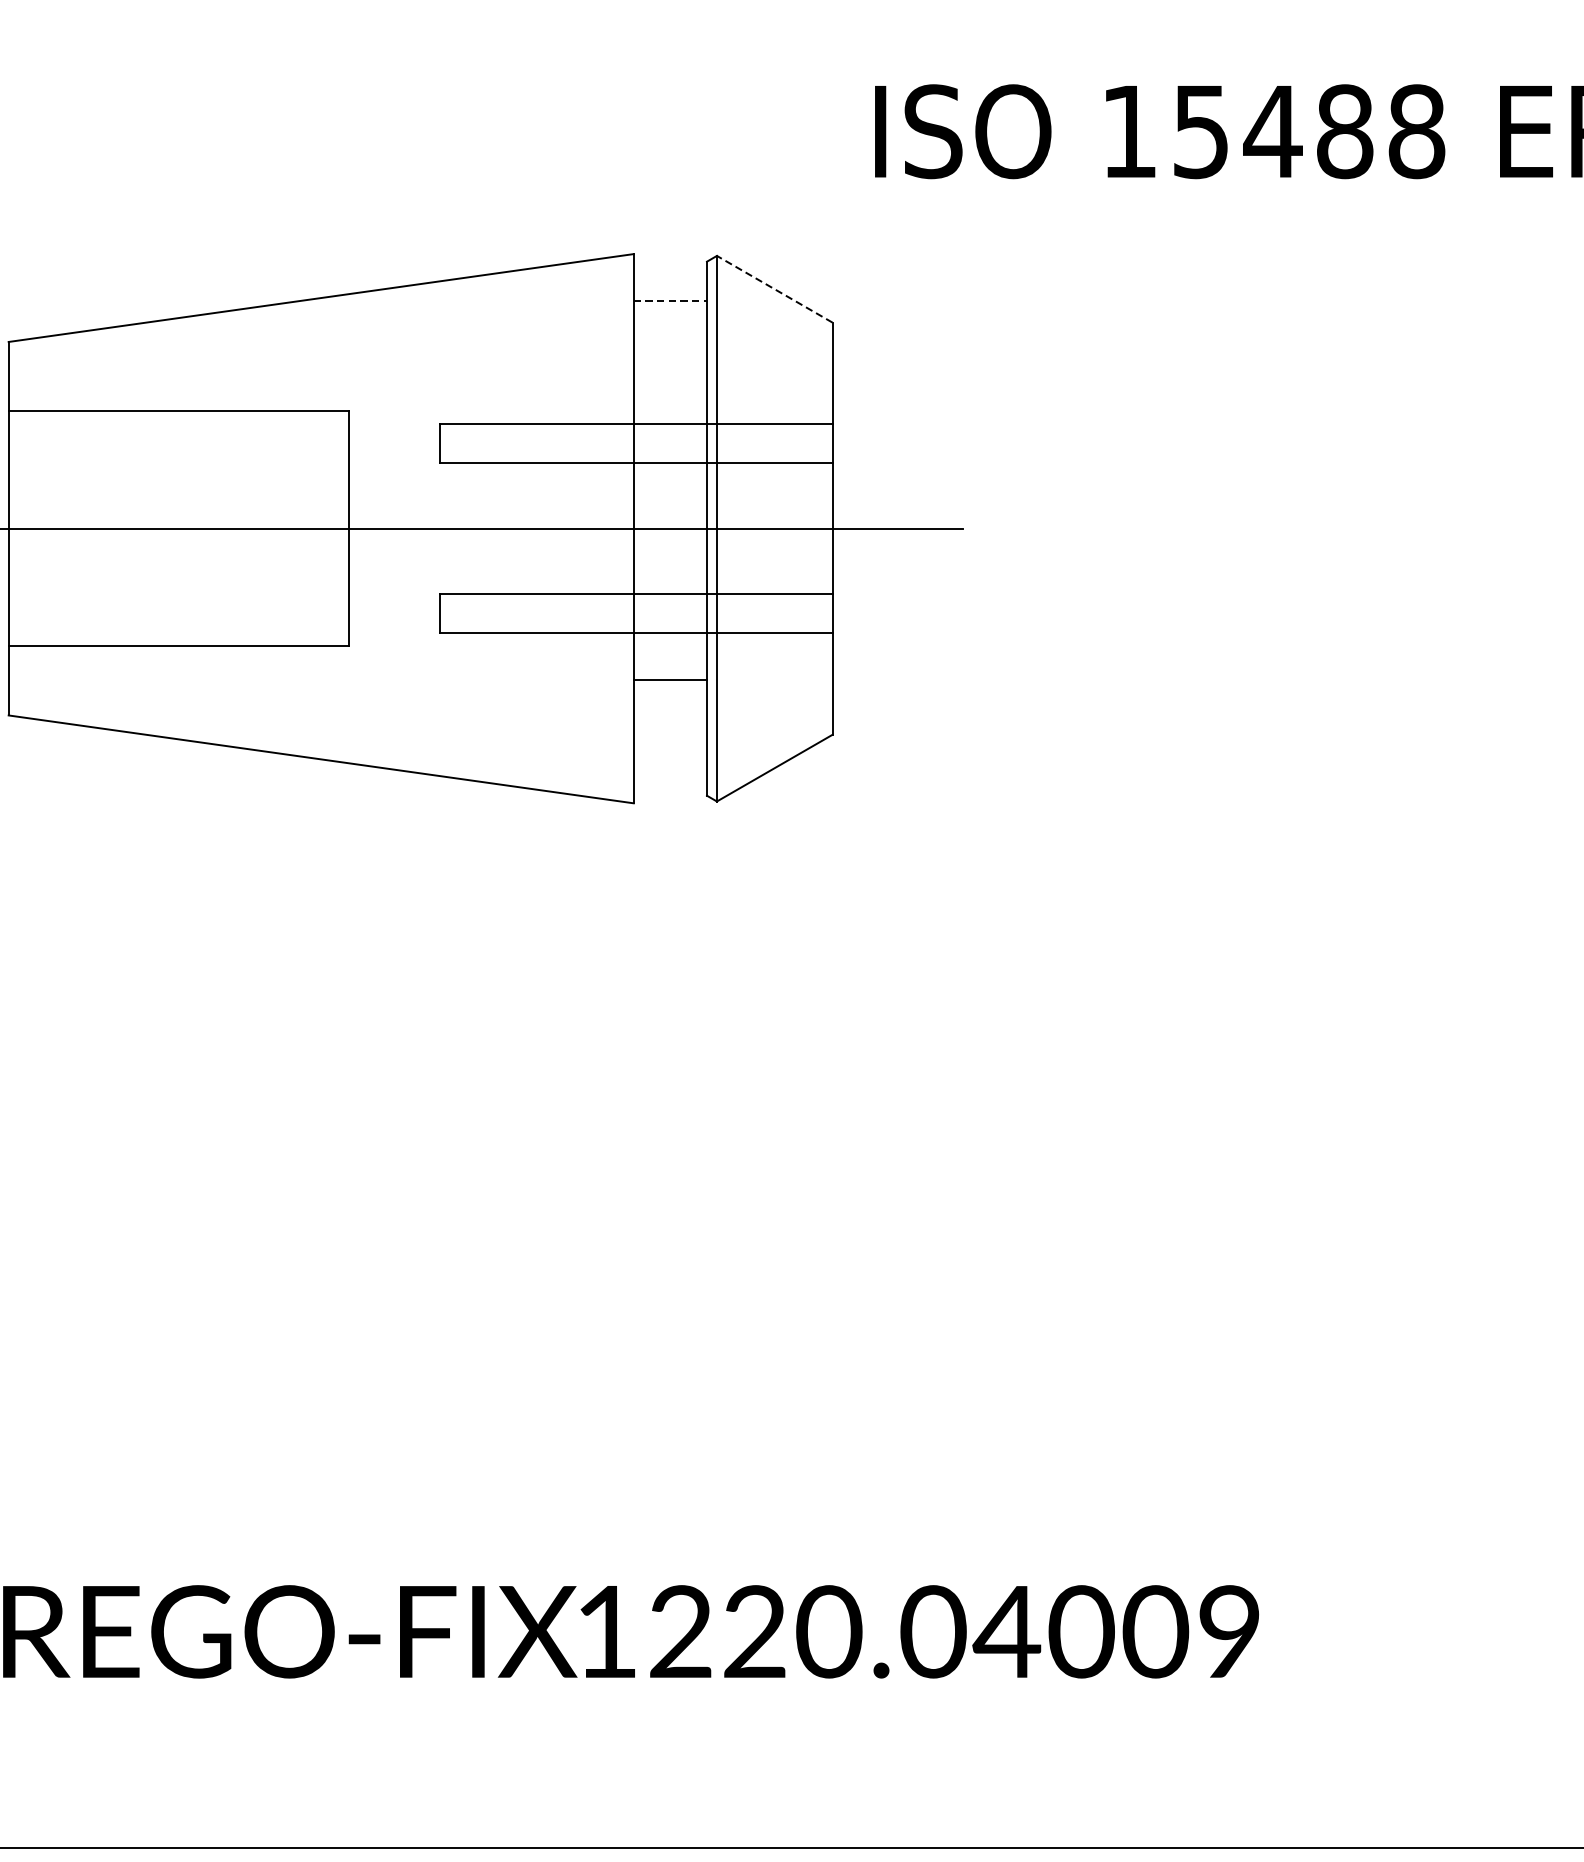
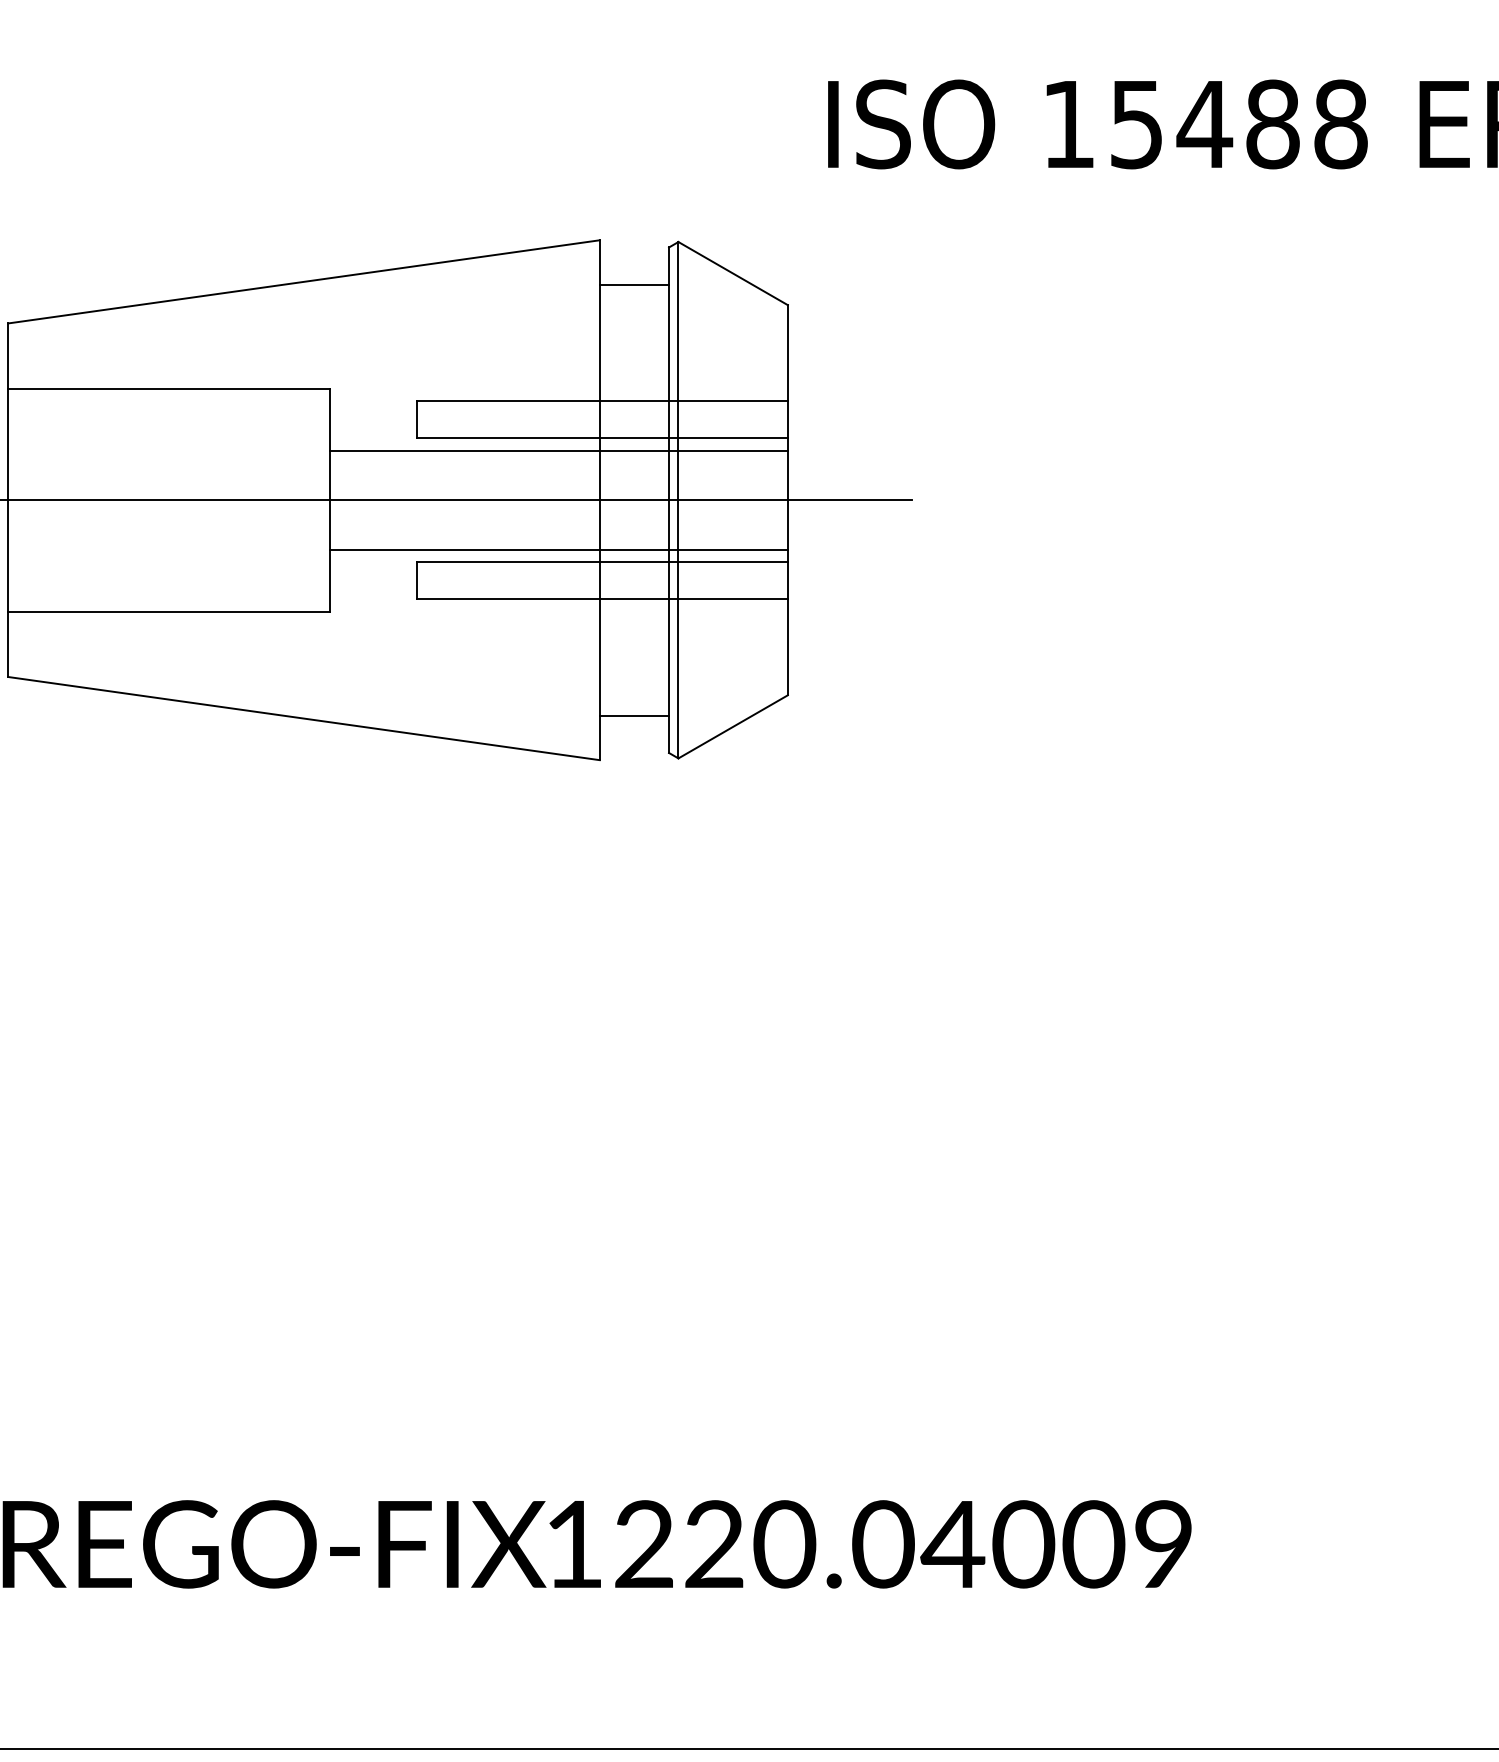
line: (774, 289) -> (732, 273), dashed -> solid
line: (670, 300) -> (634, 284), dashed -> solid
line: (590, 476) -> (558, 450), added
line: (590, 580) -> (558, 549), added
line: (670, 680) -> (634, 715), moved

